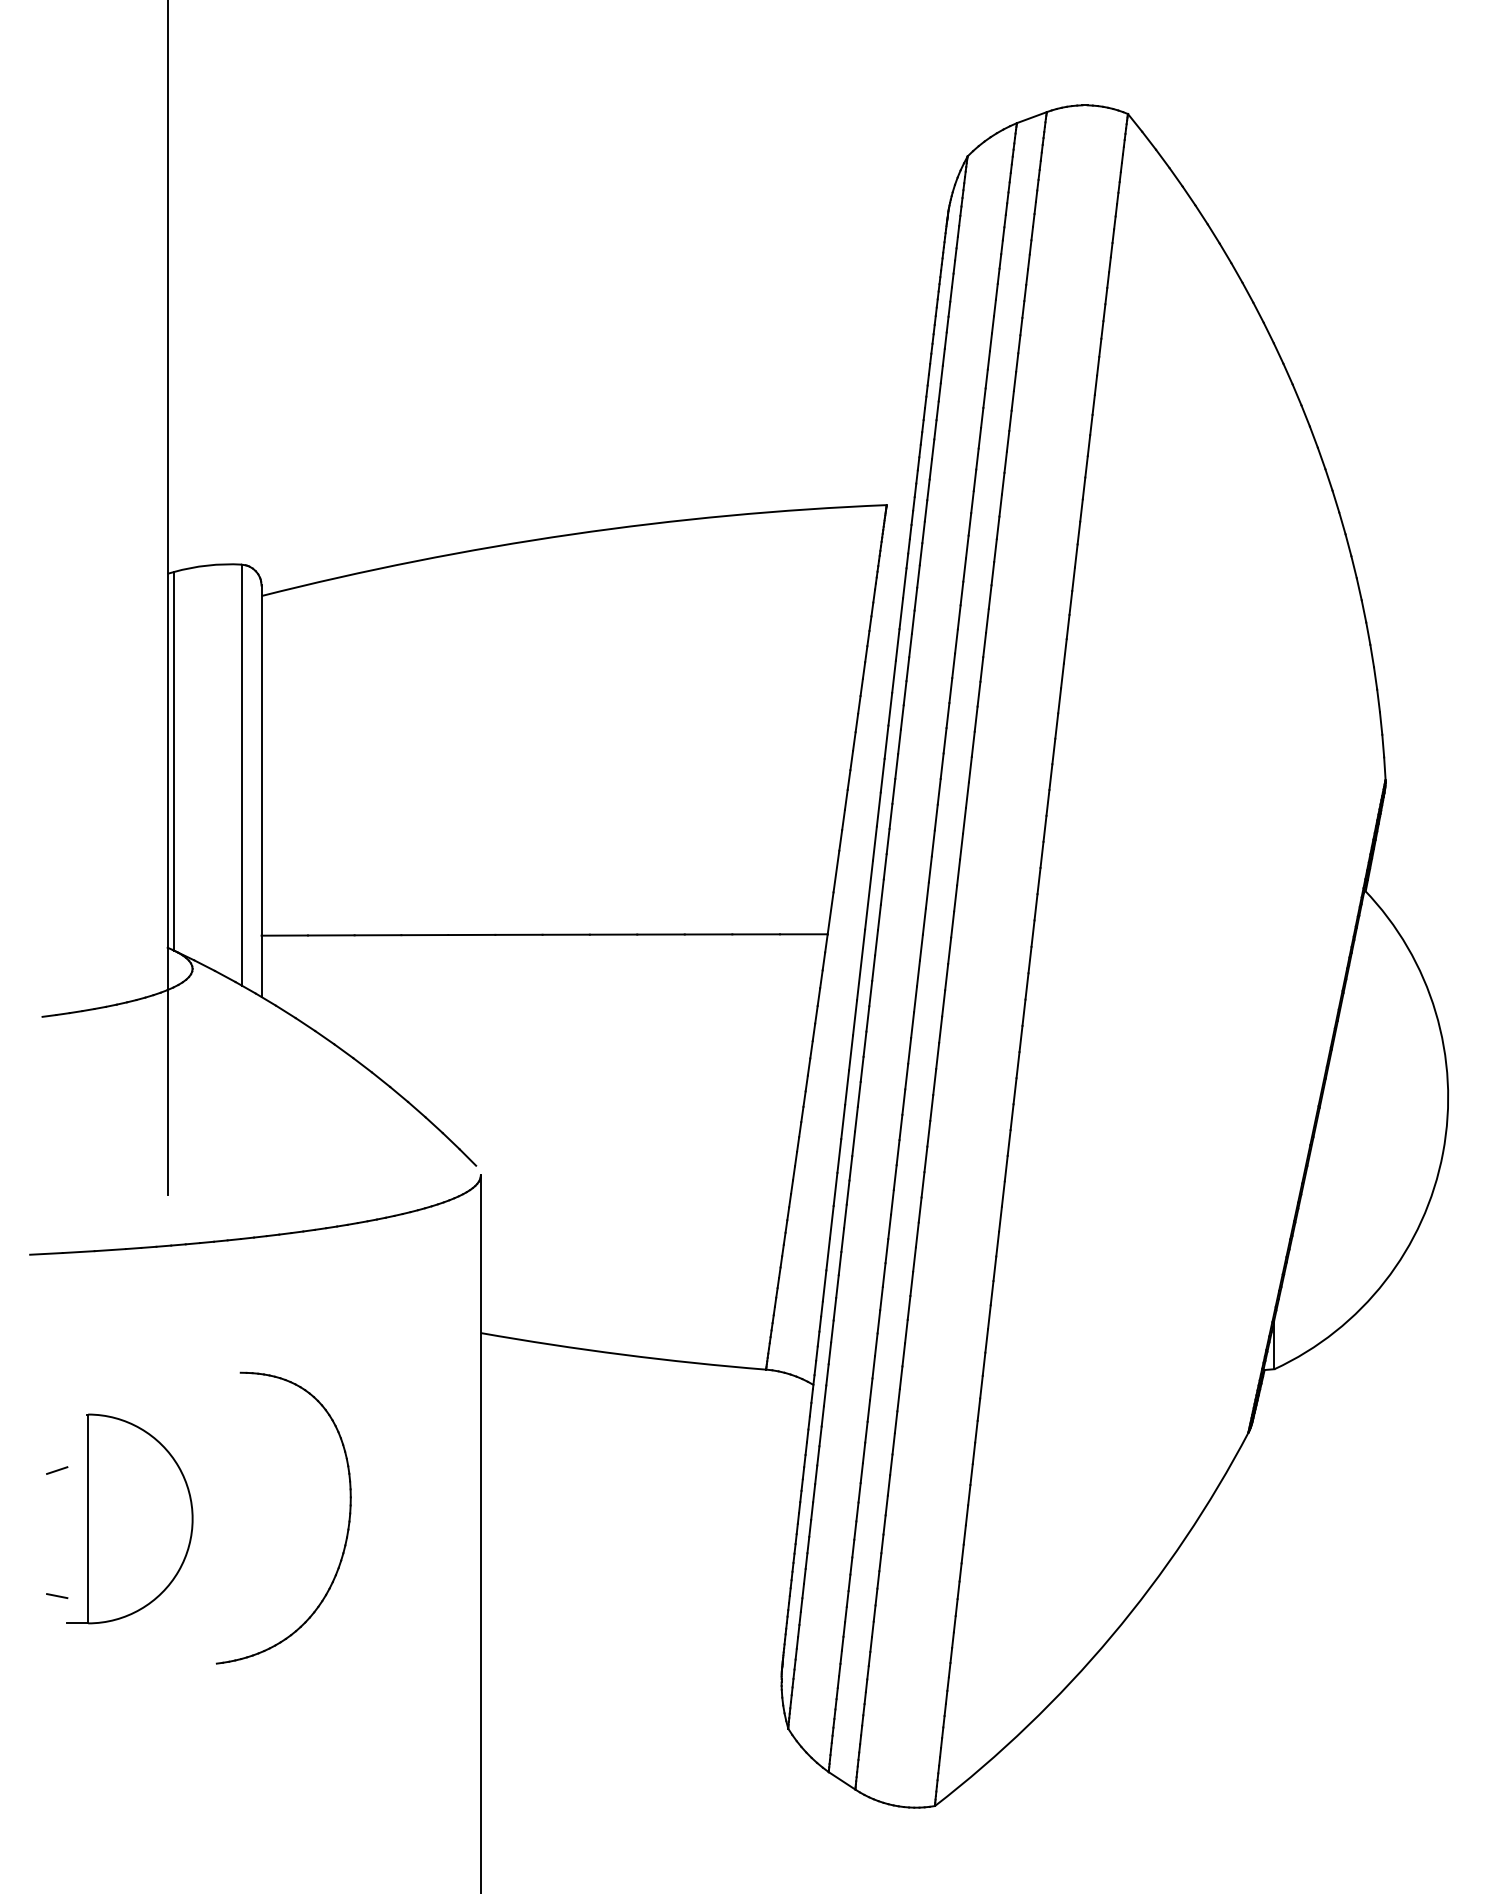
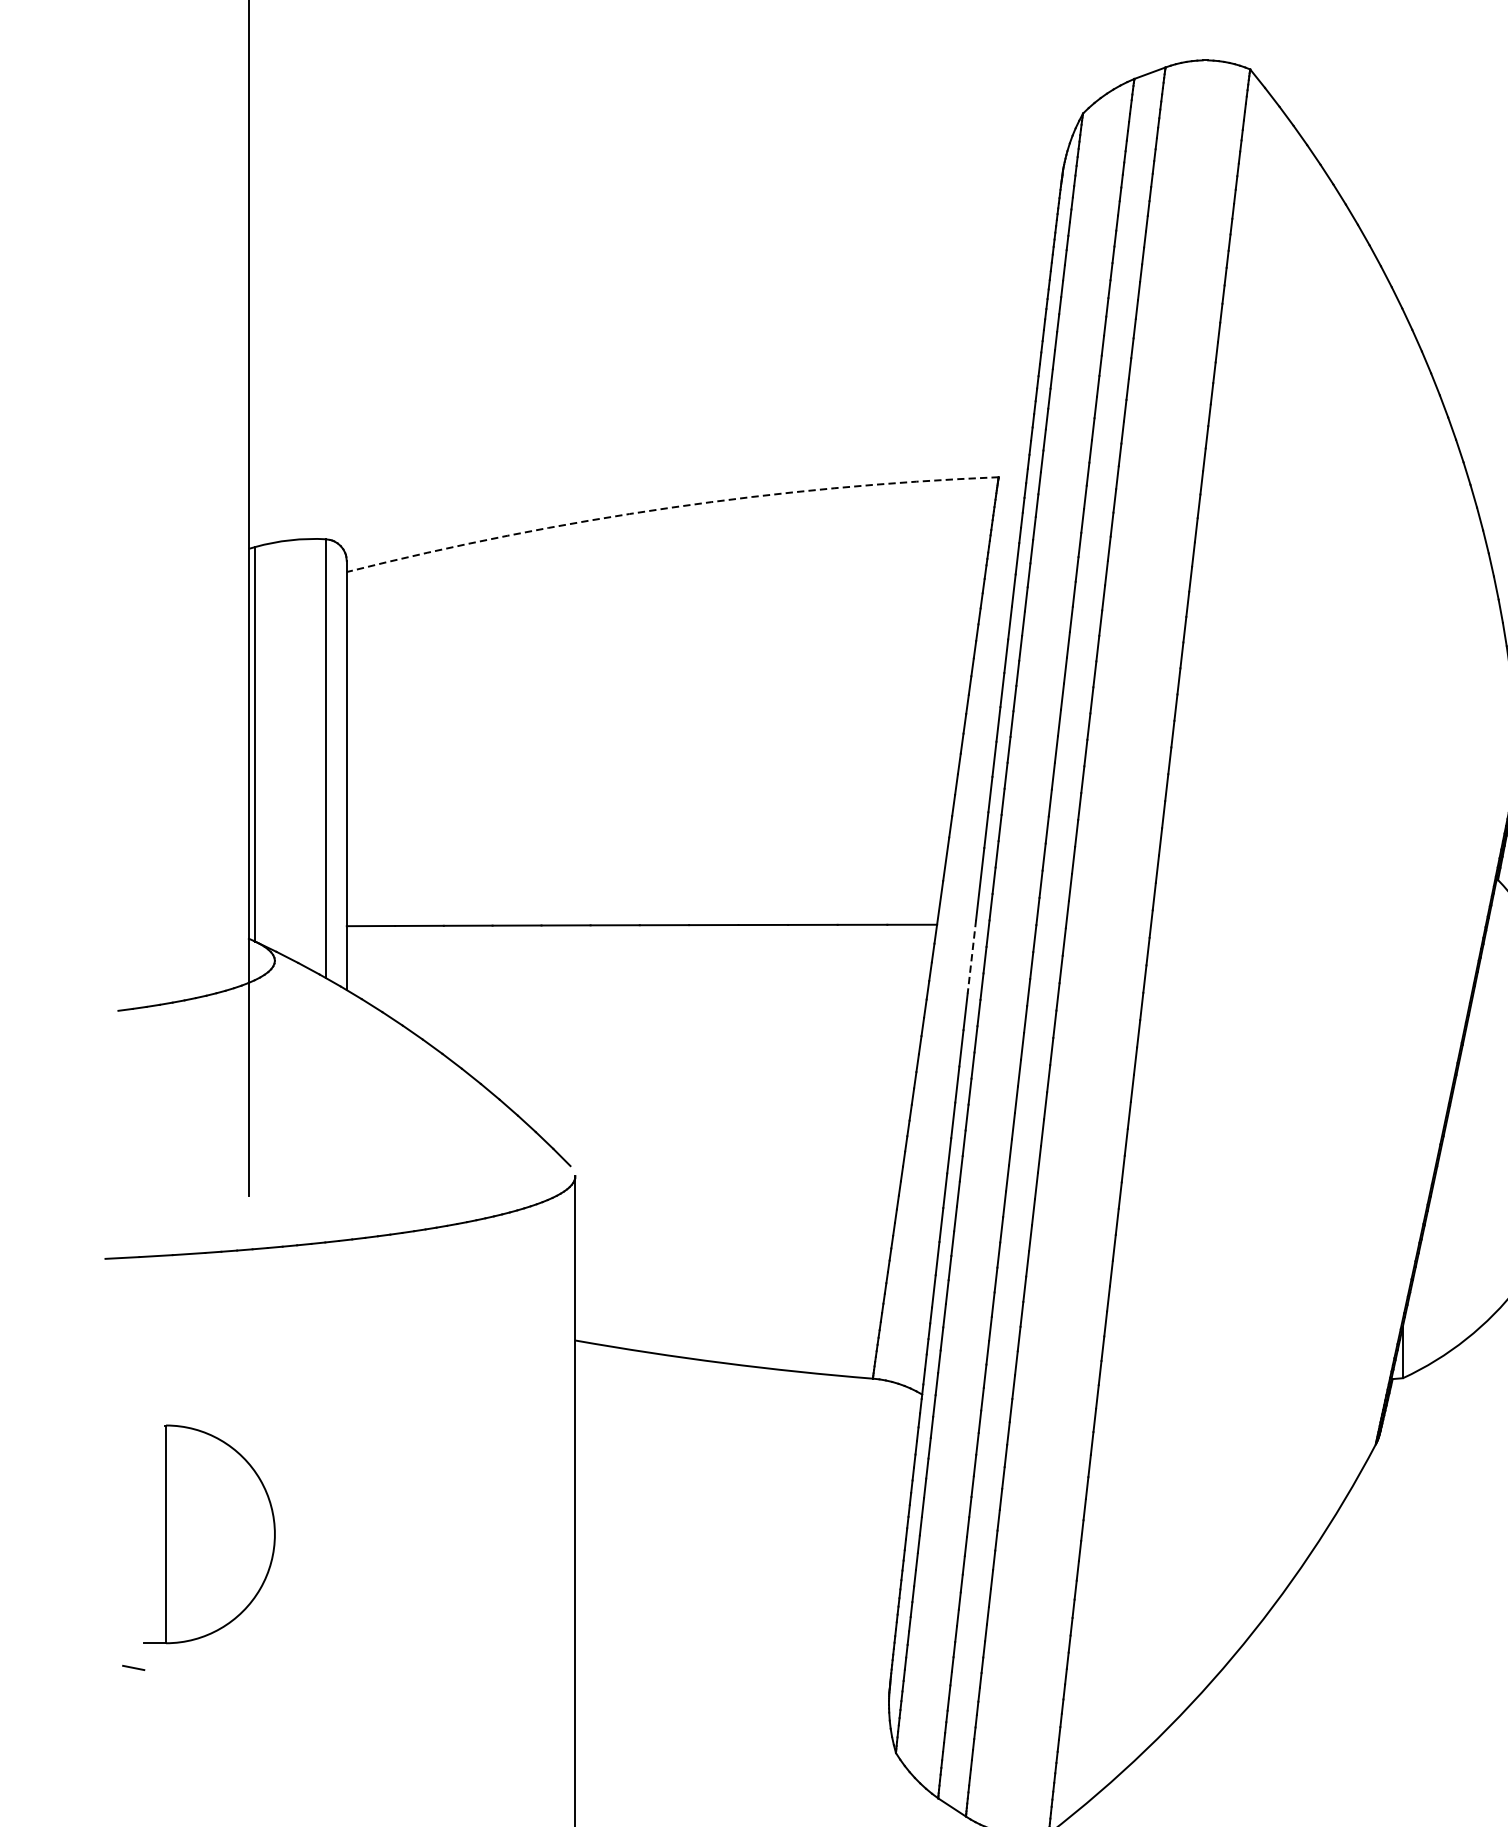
arc: (571, 534) -> (669, 507), solid -> dashed
line: (861, 964) -> (972, 956), solid -> dashed
line: (57, 1470) -> (134, 1483), removed
part: (347, 1526) -> (436, 1542), removed
line: (57, 1595) -> (134, 1667), moved

